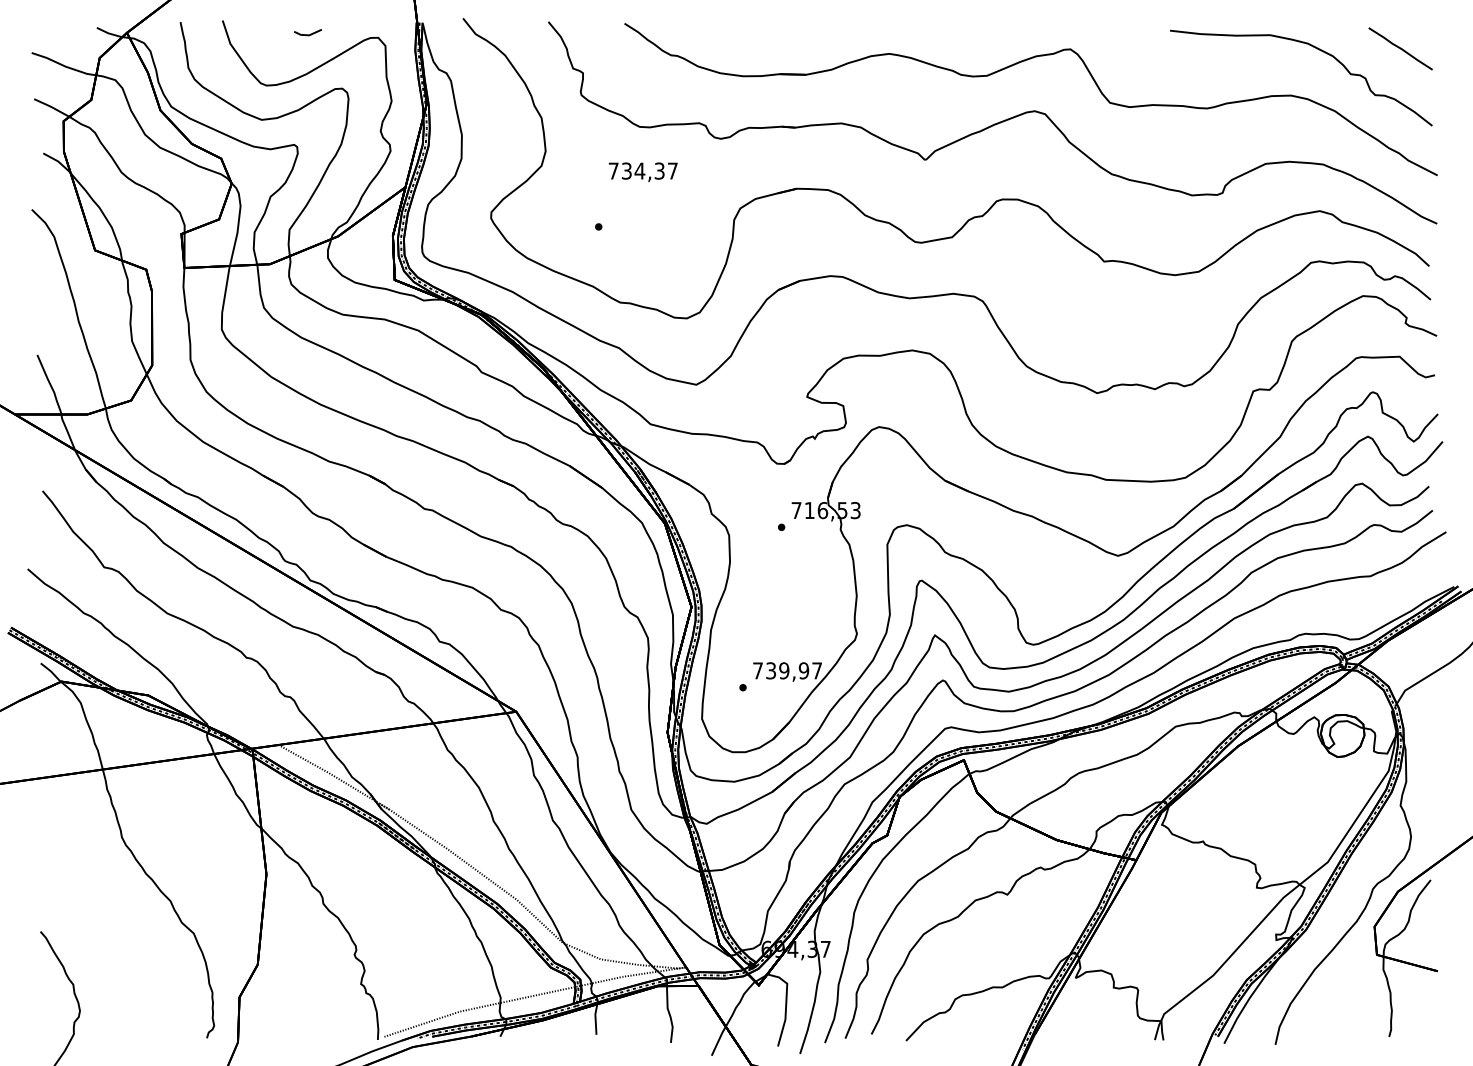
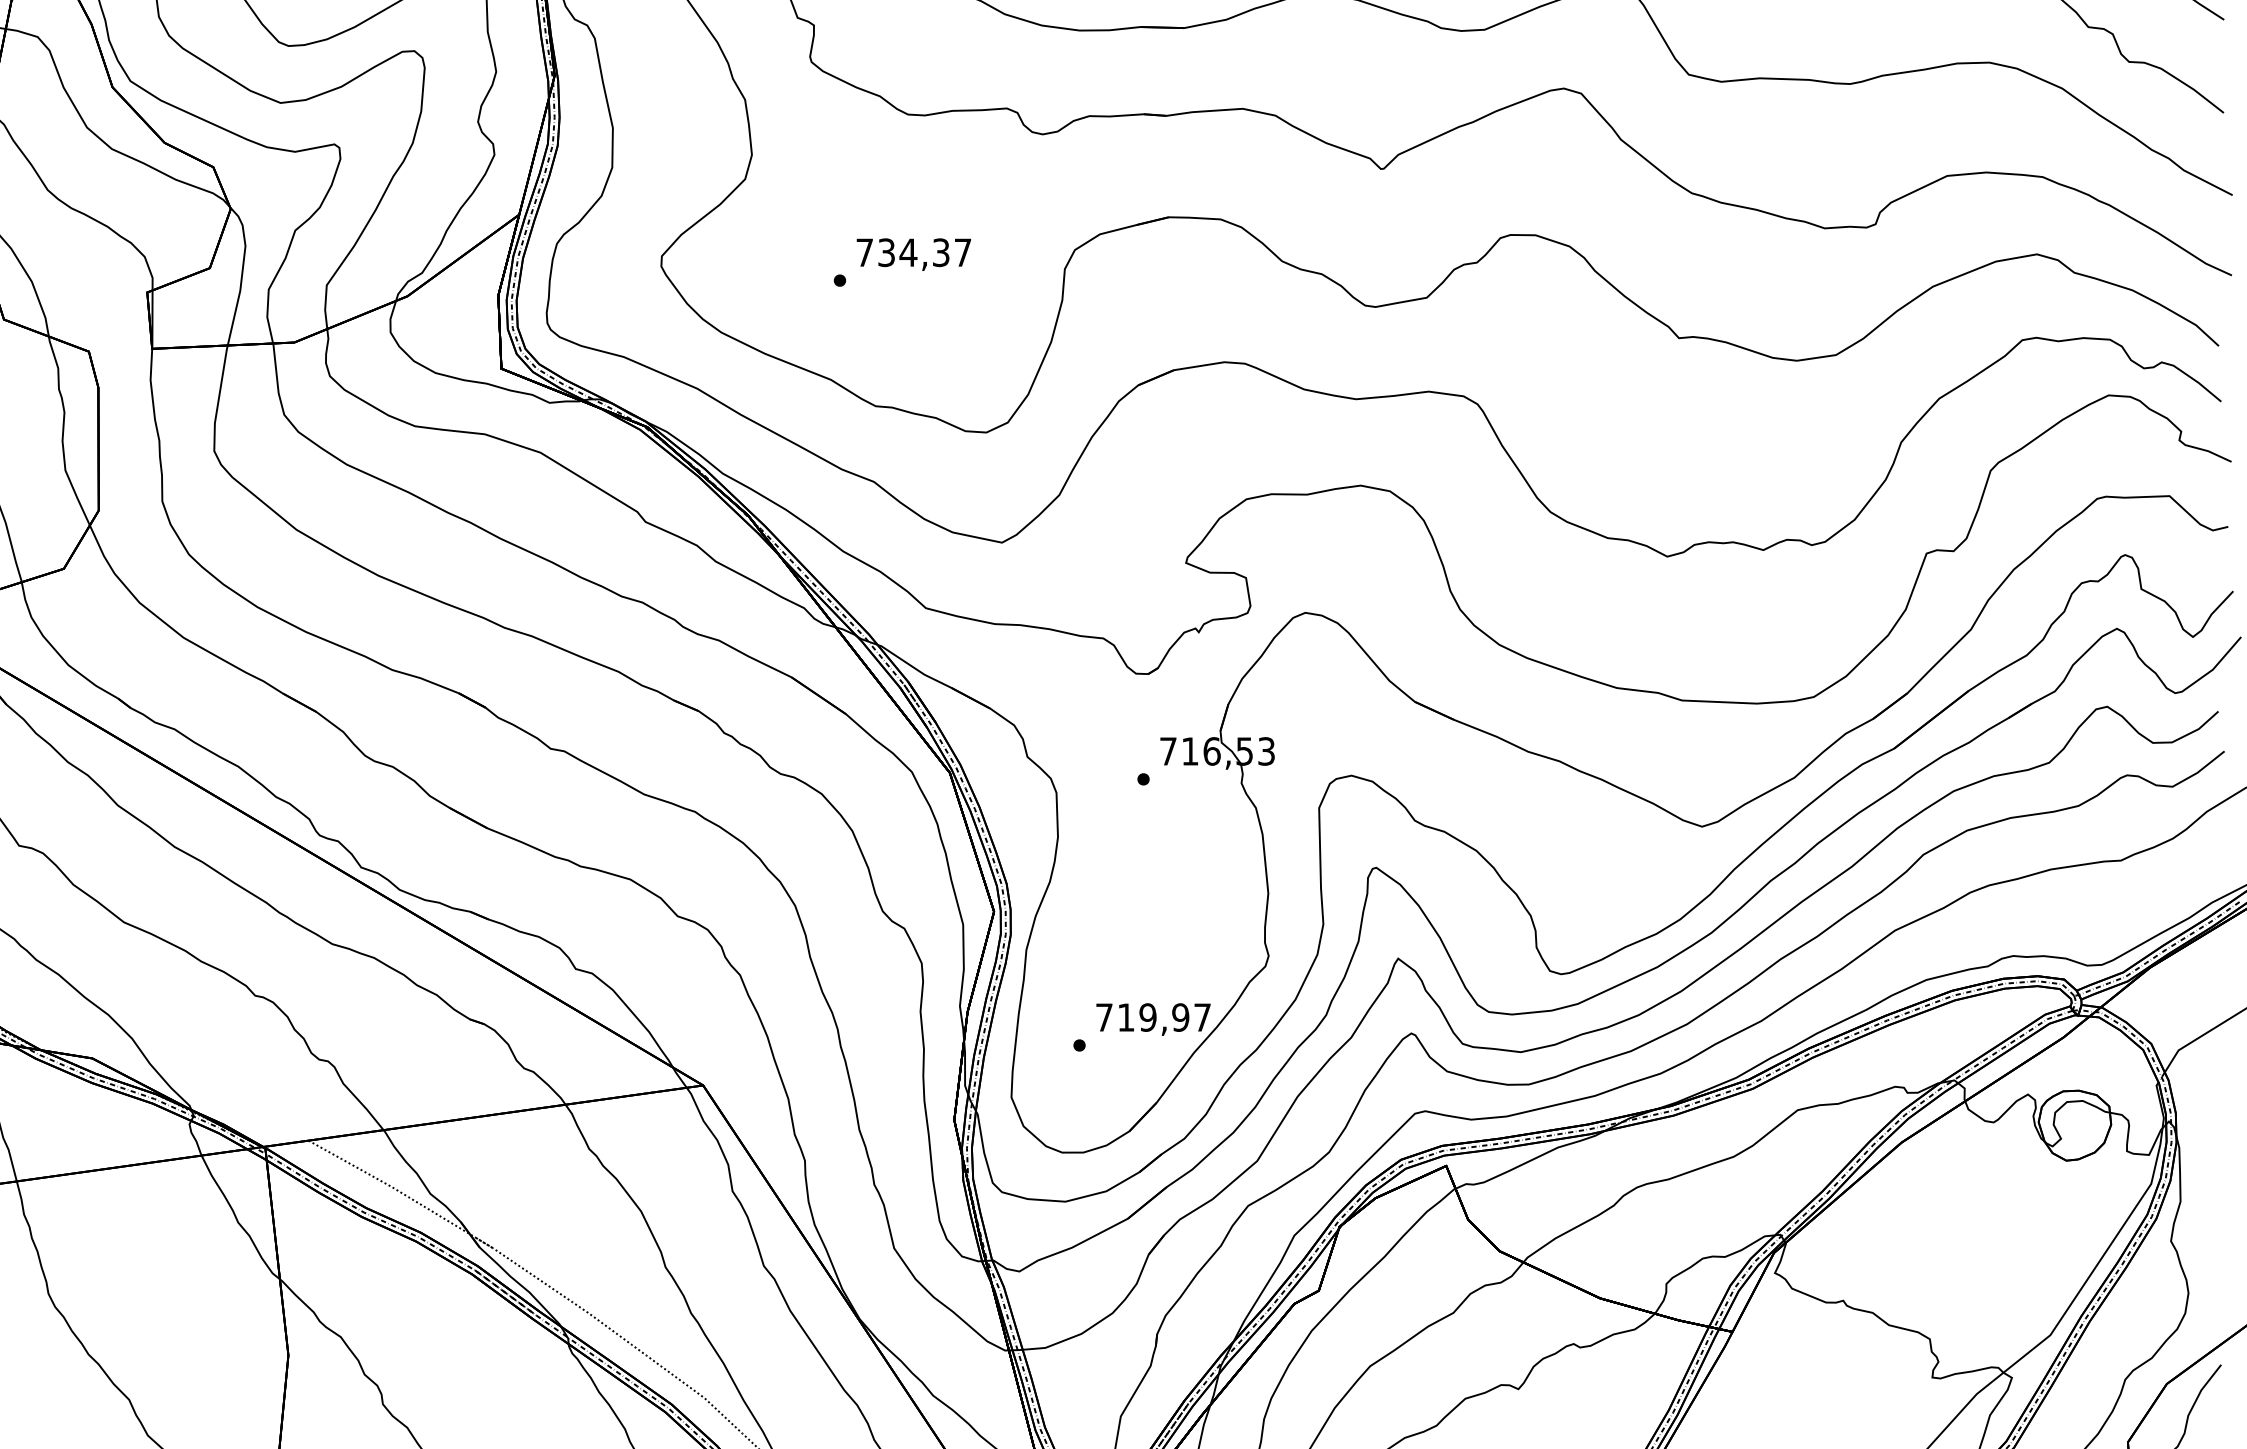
text: (642, 171) -> (912, 253), moved
text: (771, 670) -> (1126, 1016), 739,97 -> 719,97

